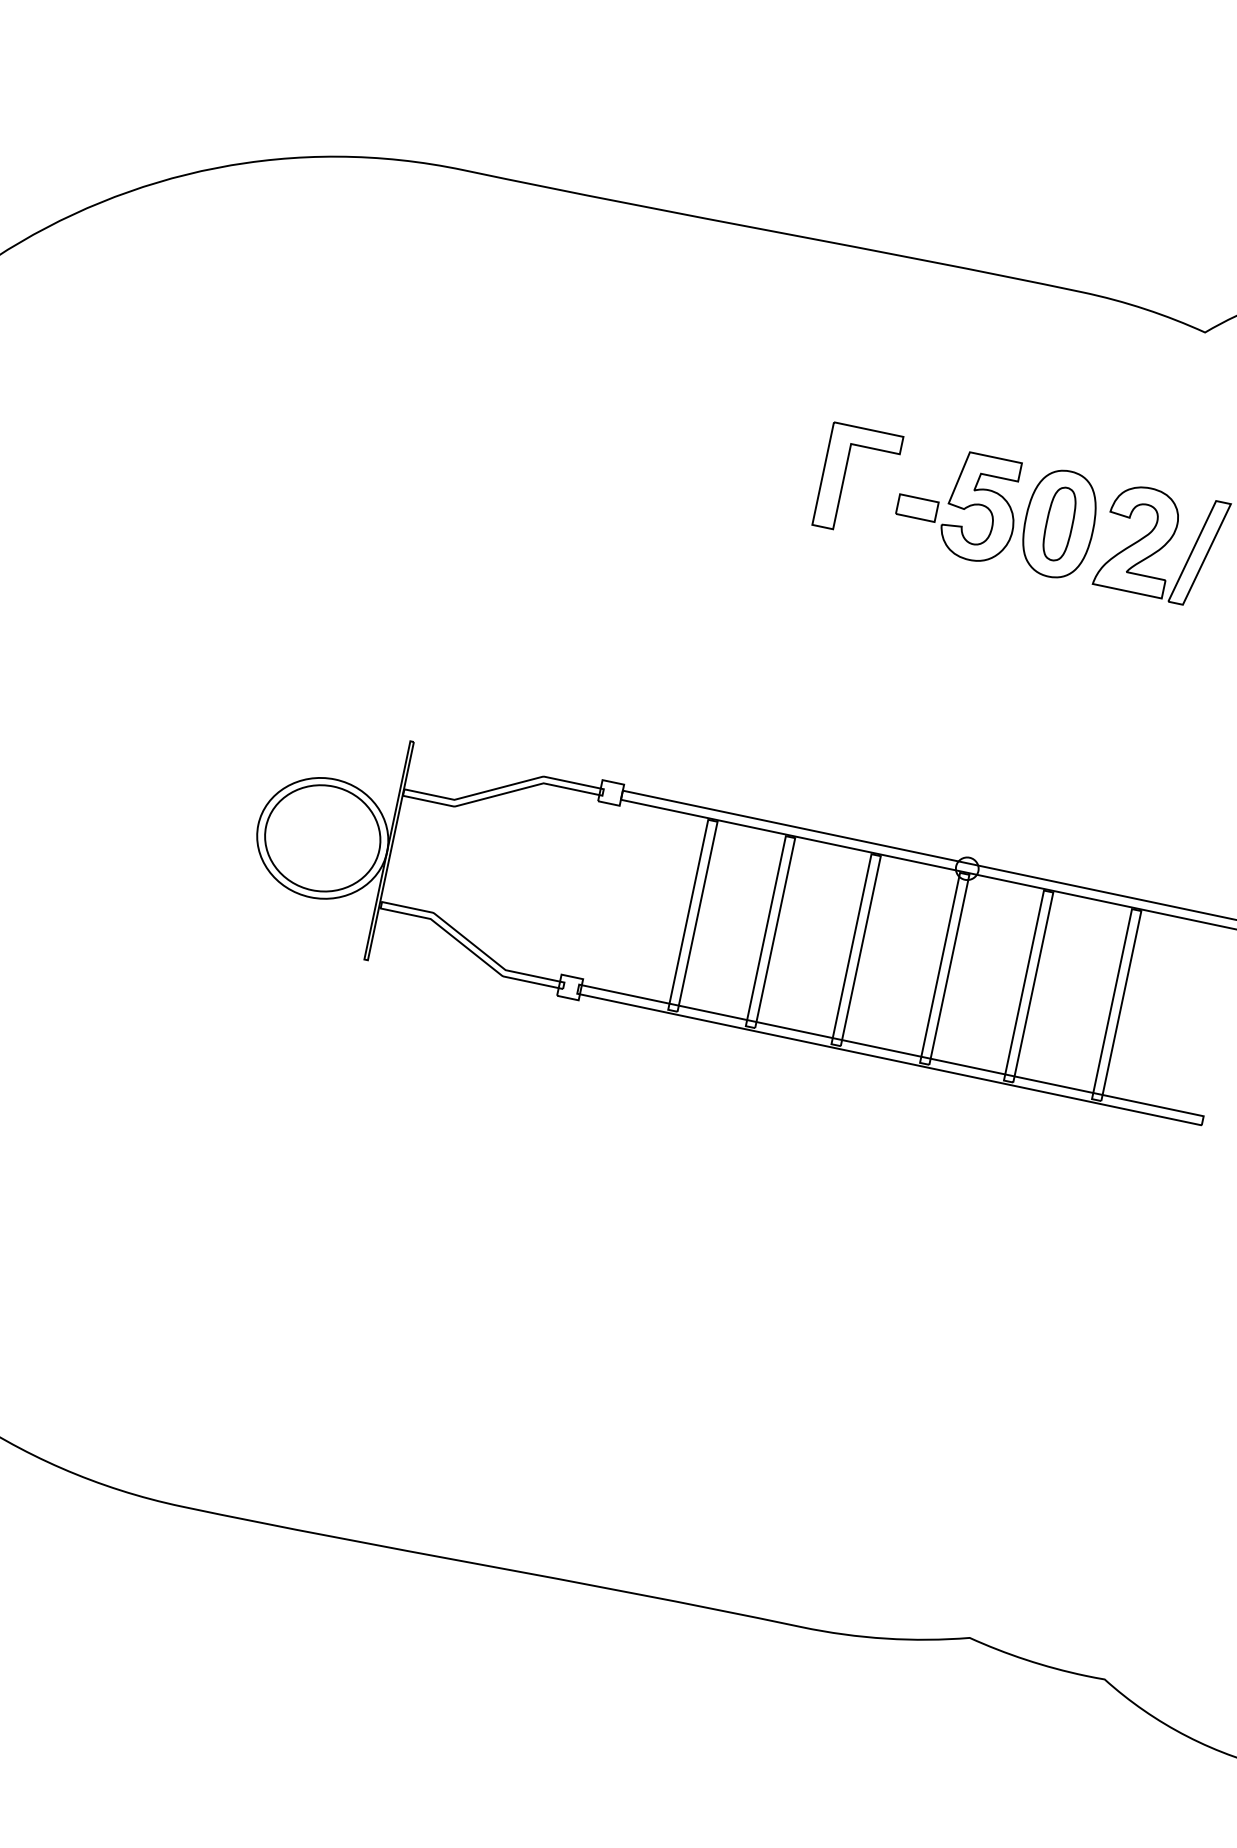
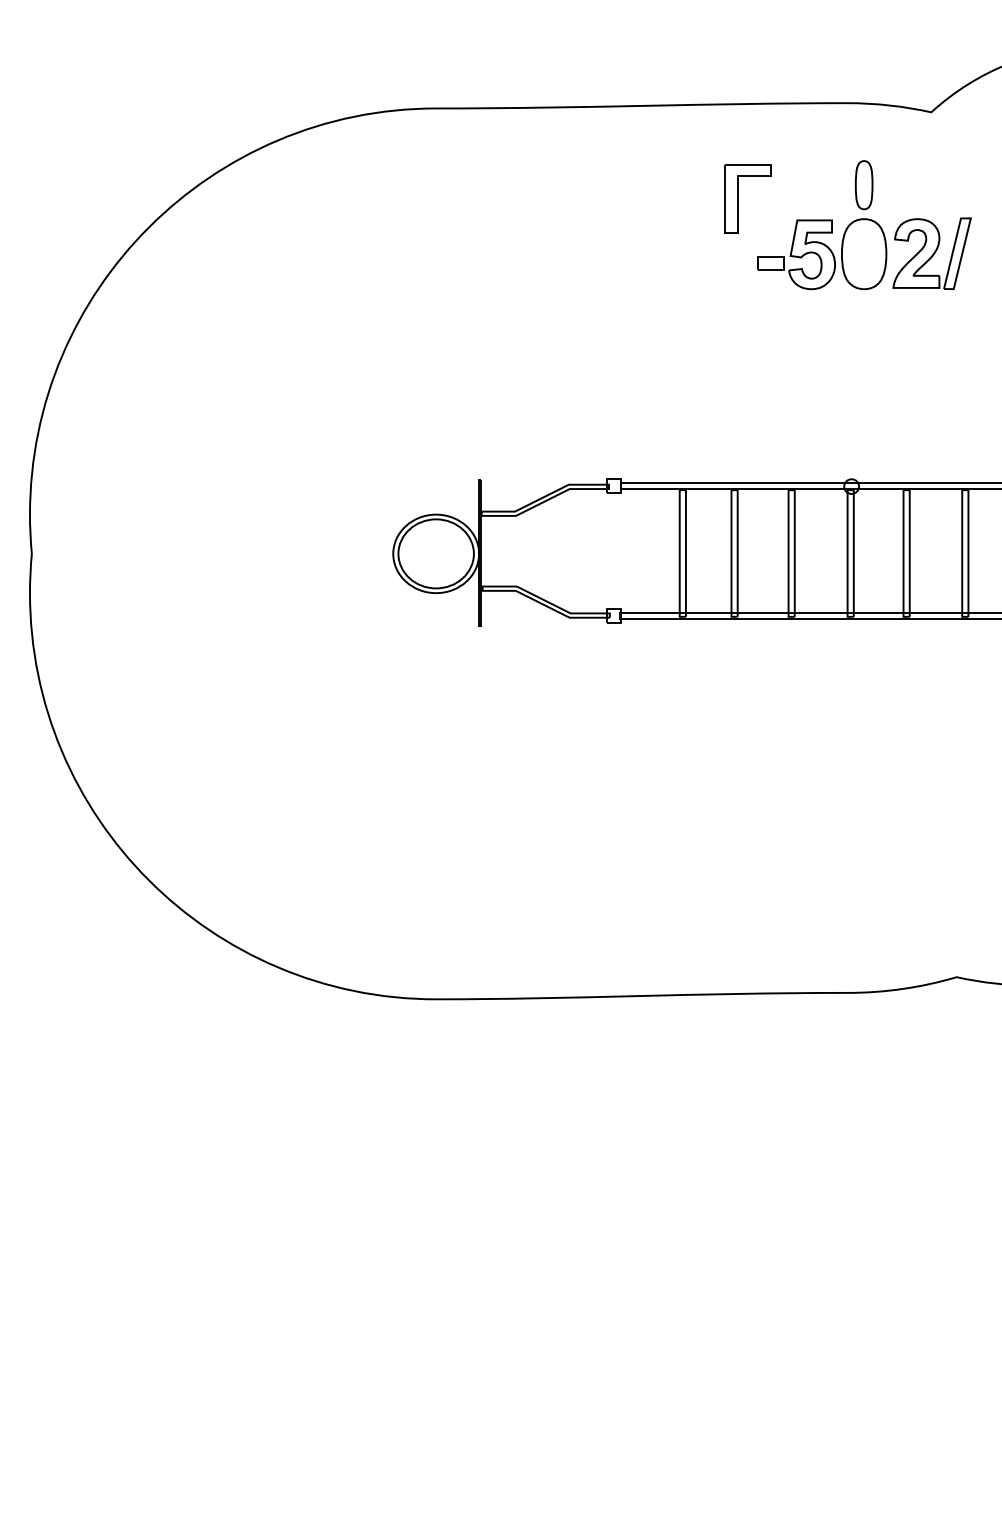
part: (844, 477) -> (738, 198), moved
part: (1058, 524) -> (863, 185), moved

